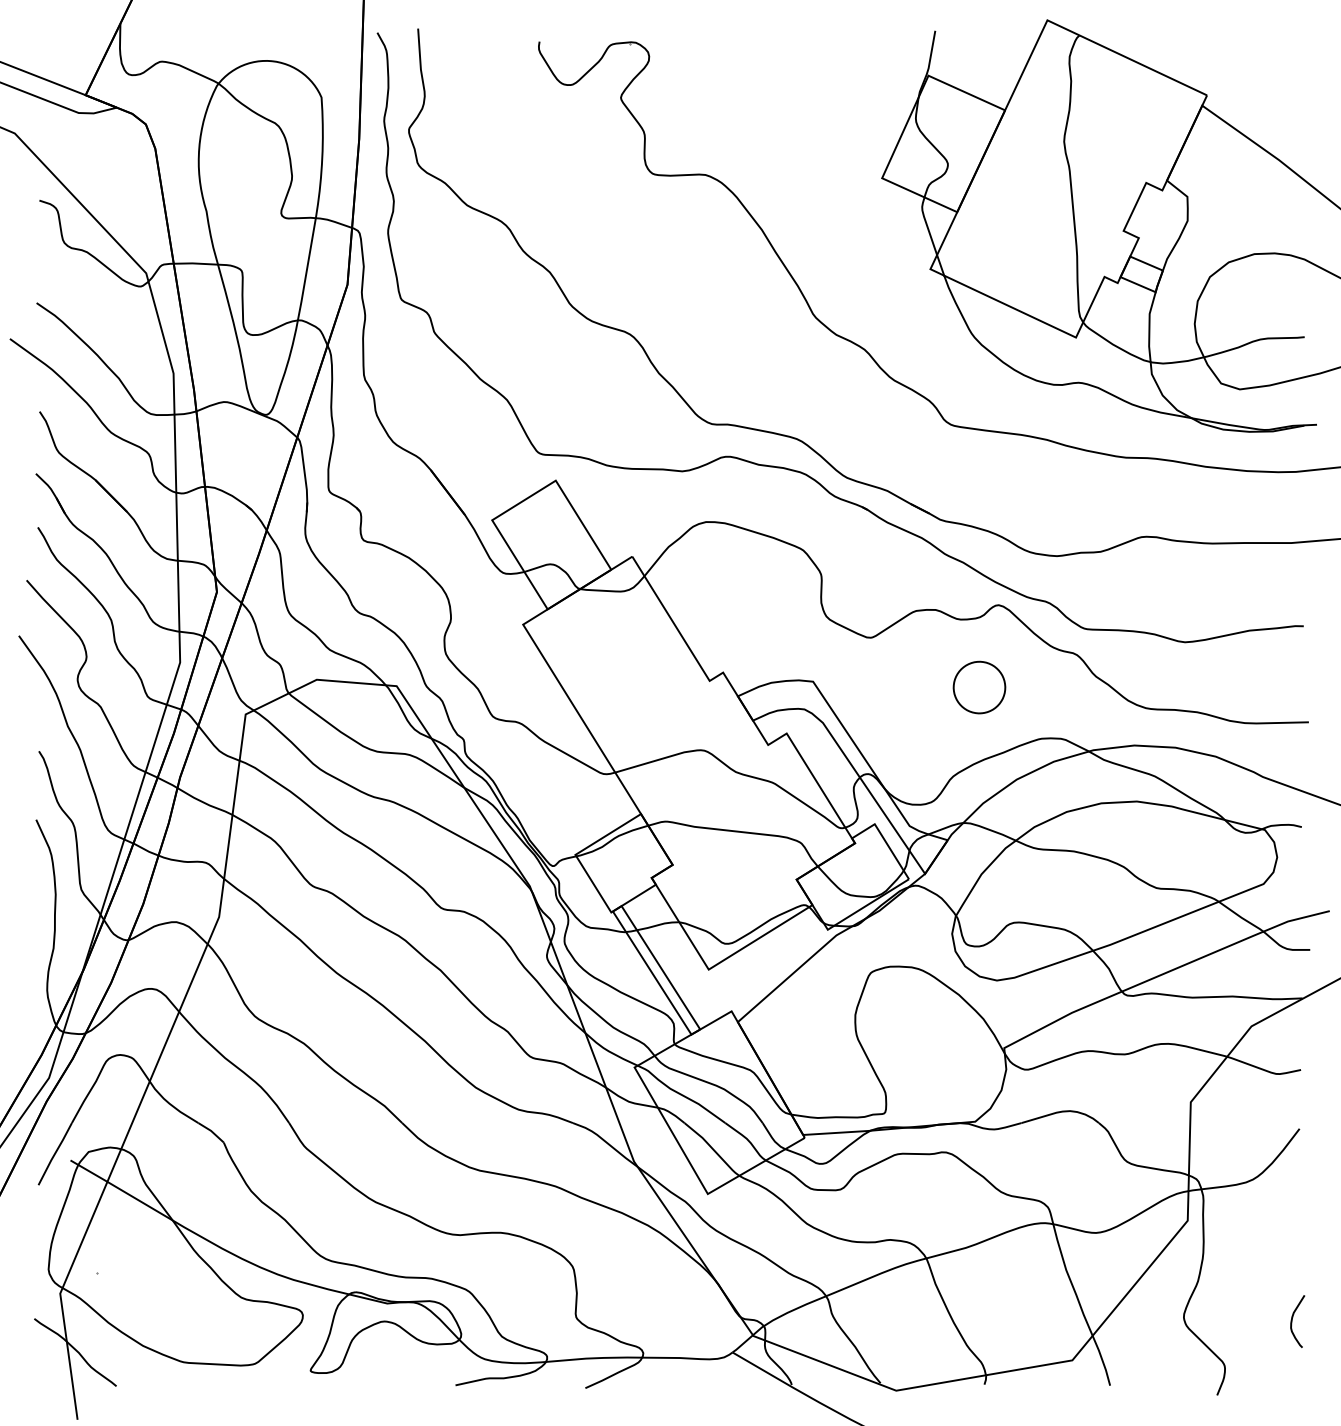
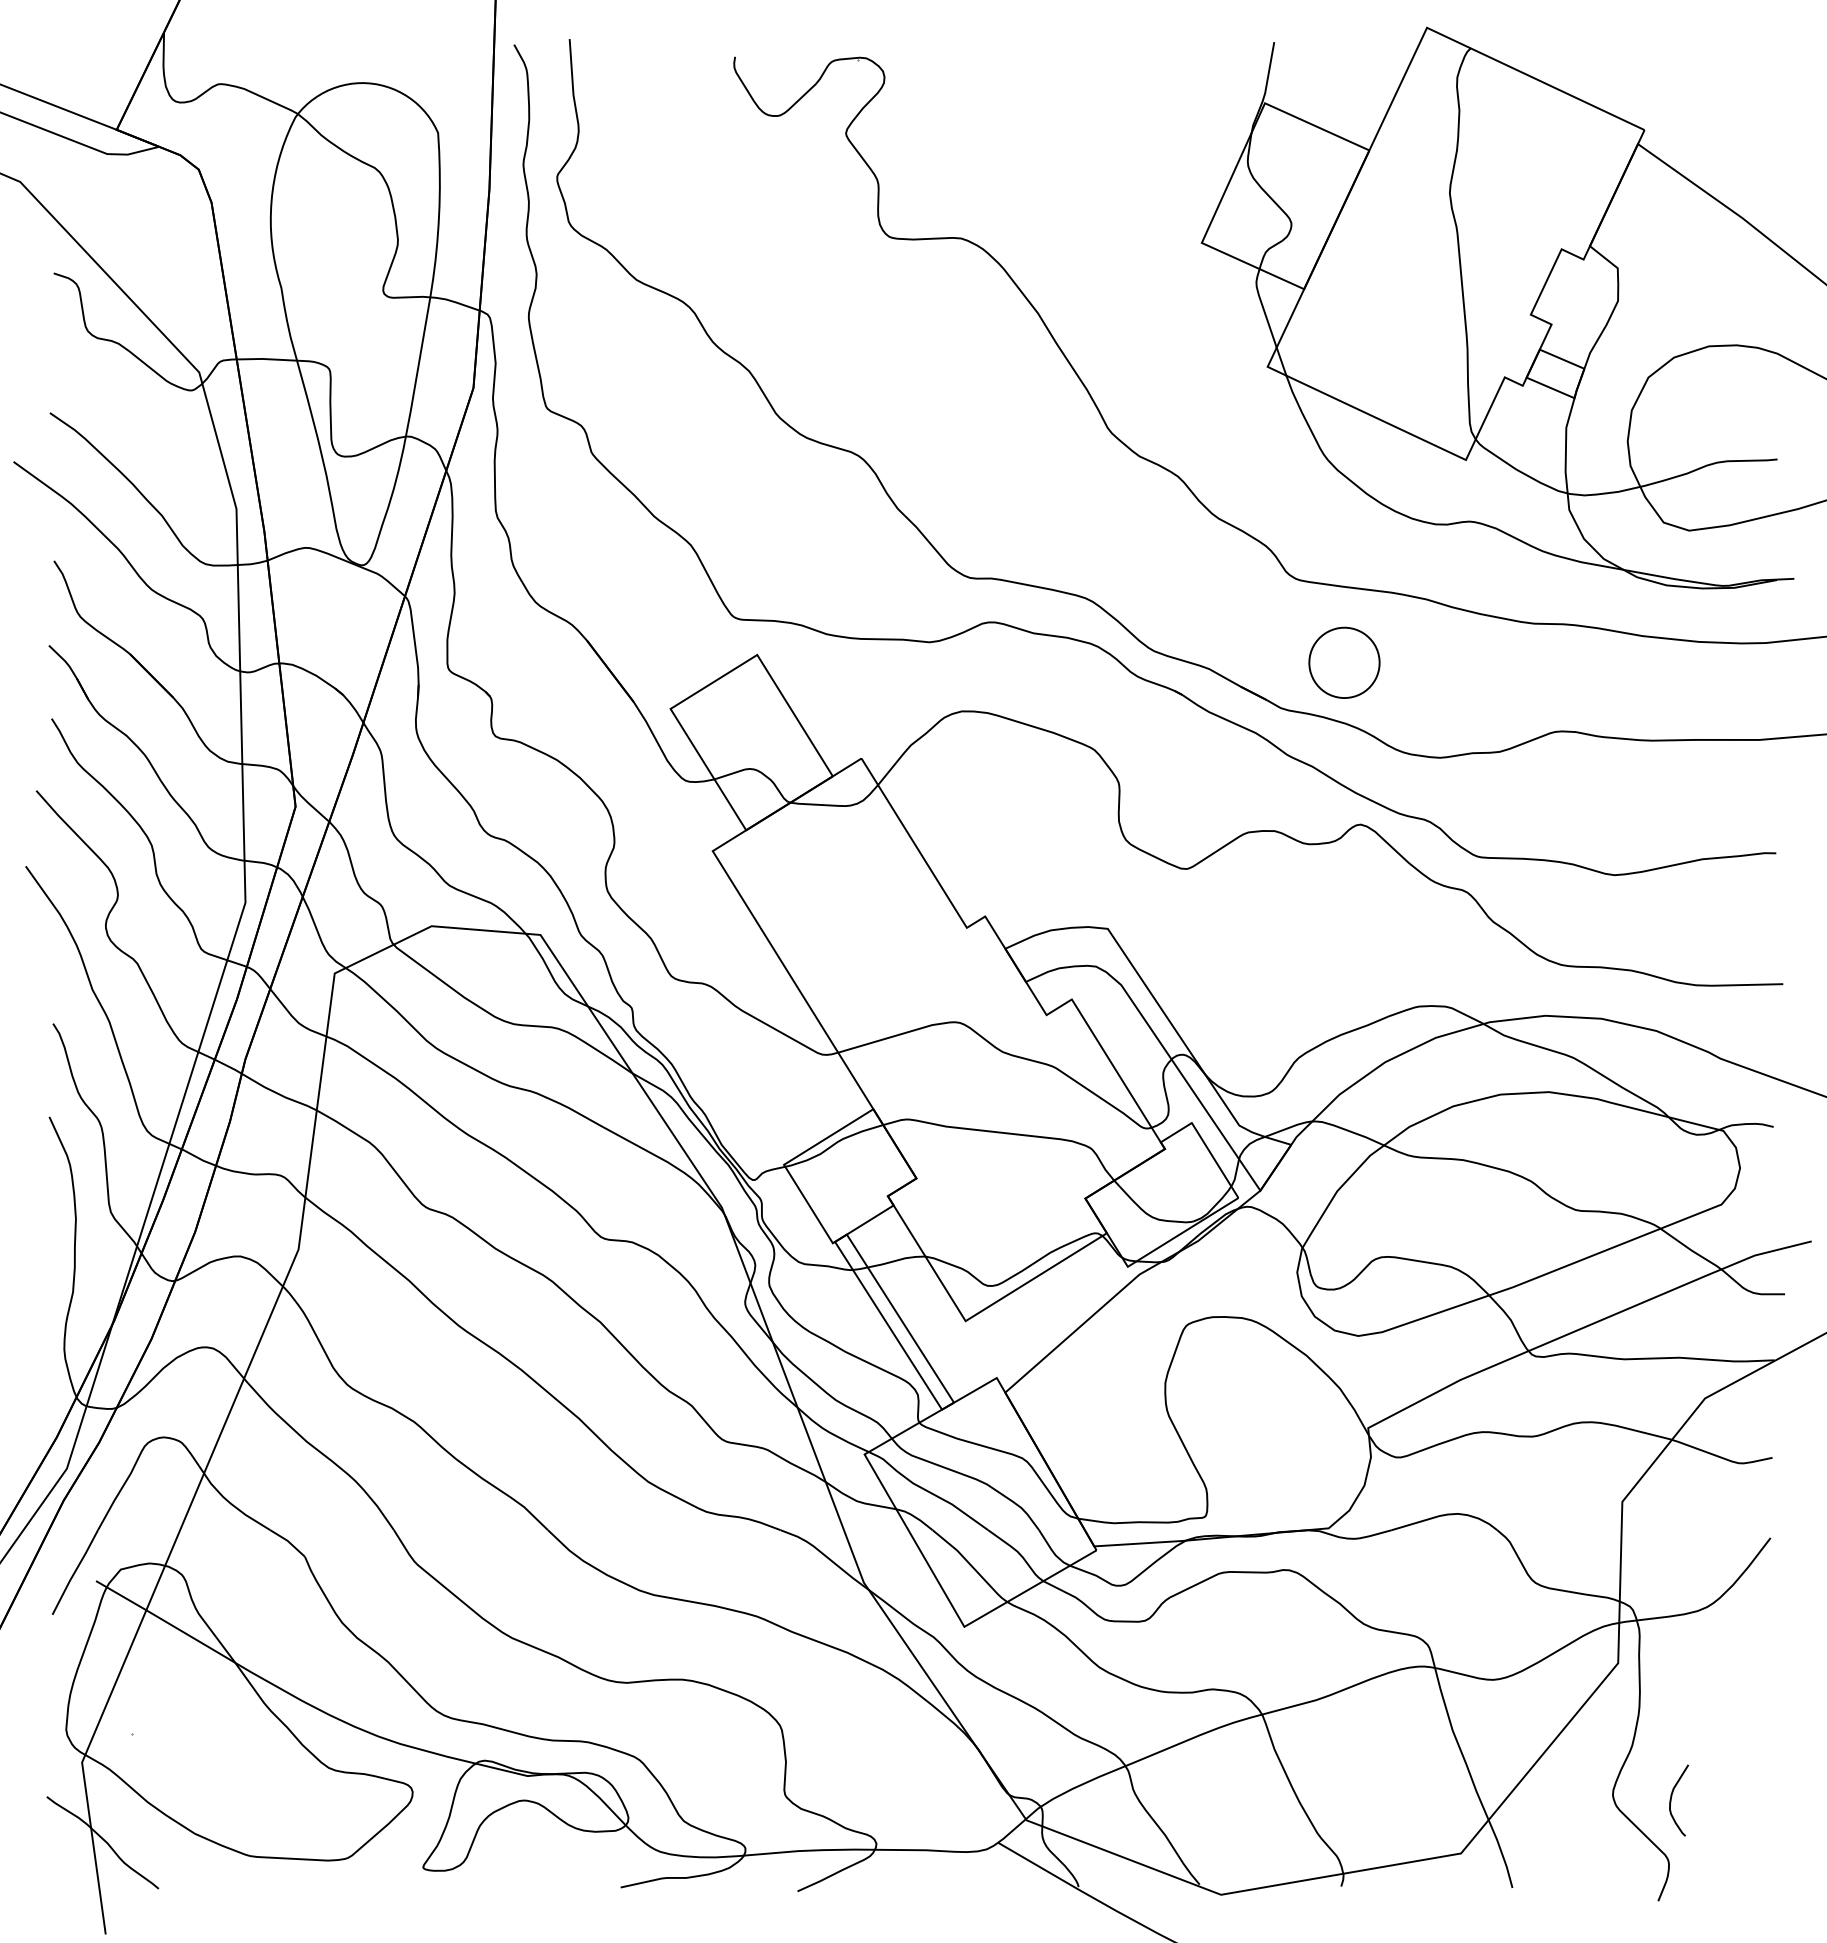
part: (979, 687) -> (1344, 662), moved
curve: (1292, 1321) -> (1671, 1800), moved

